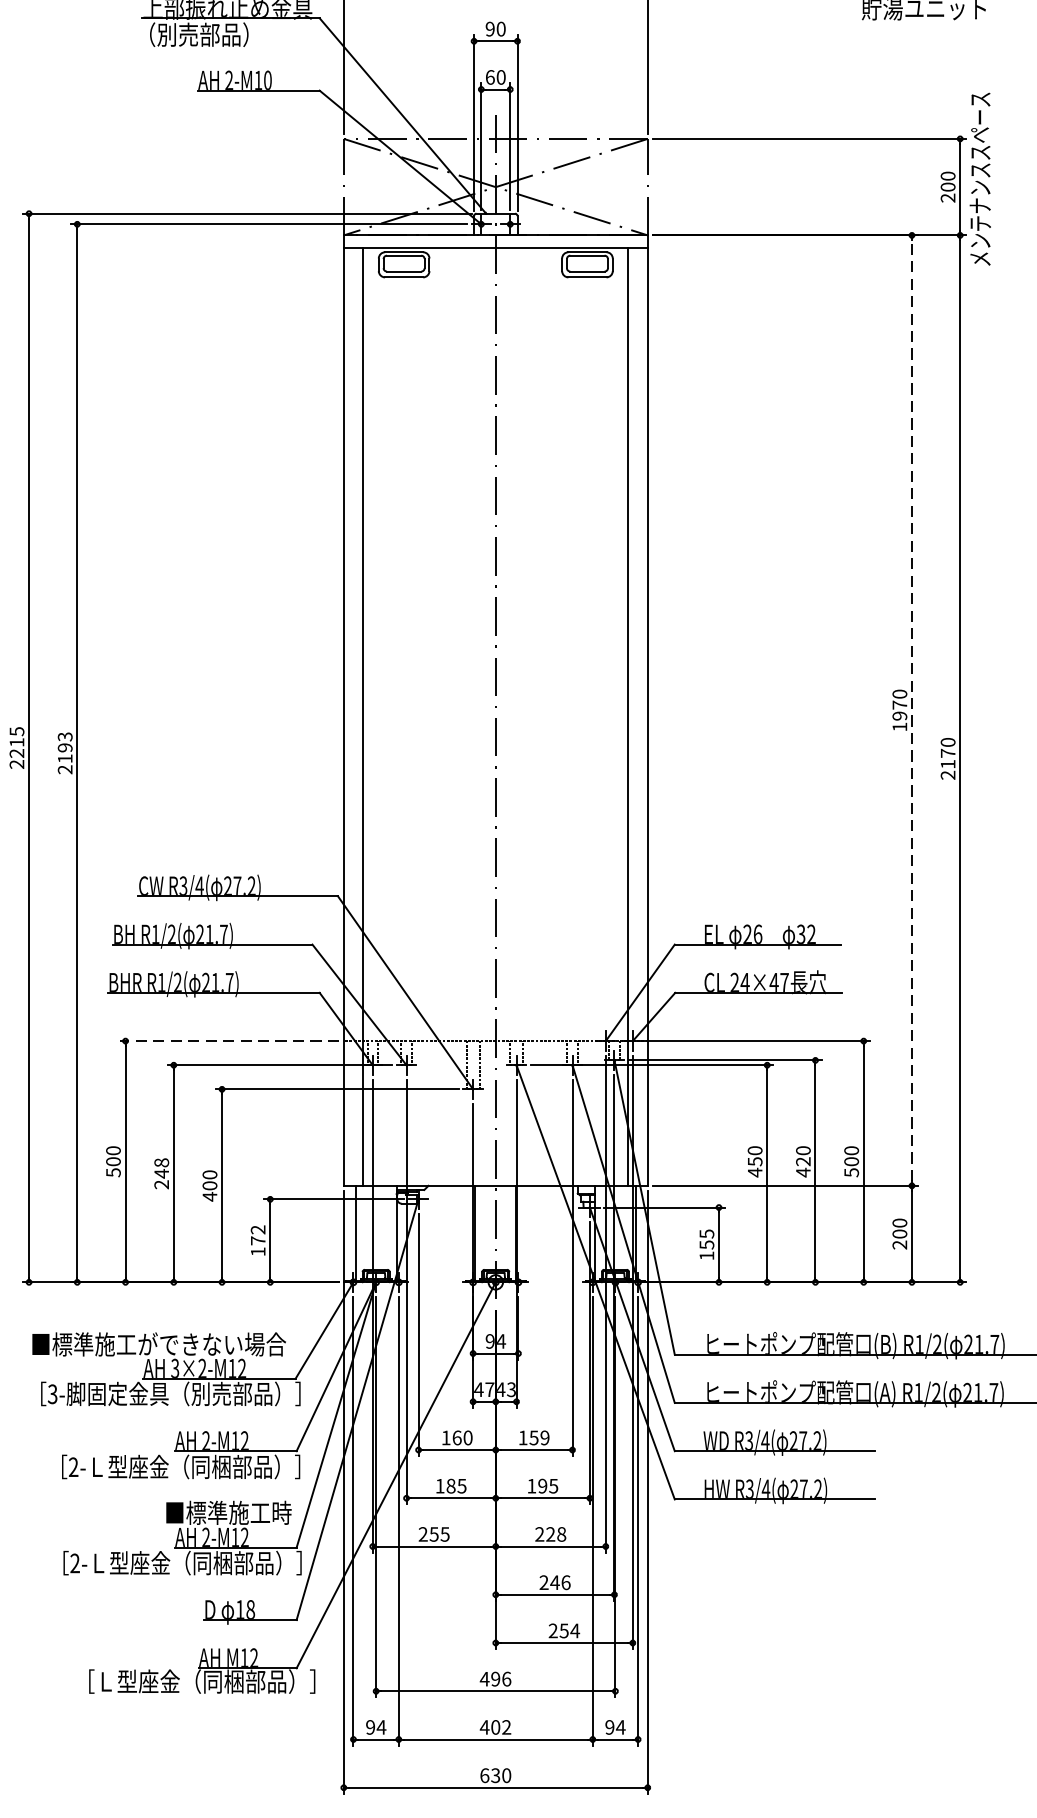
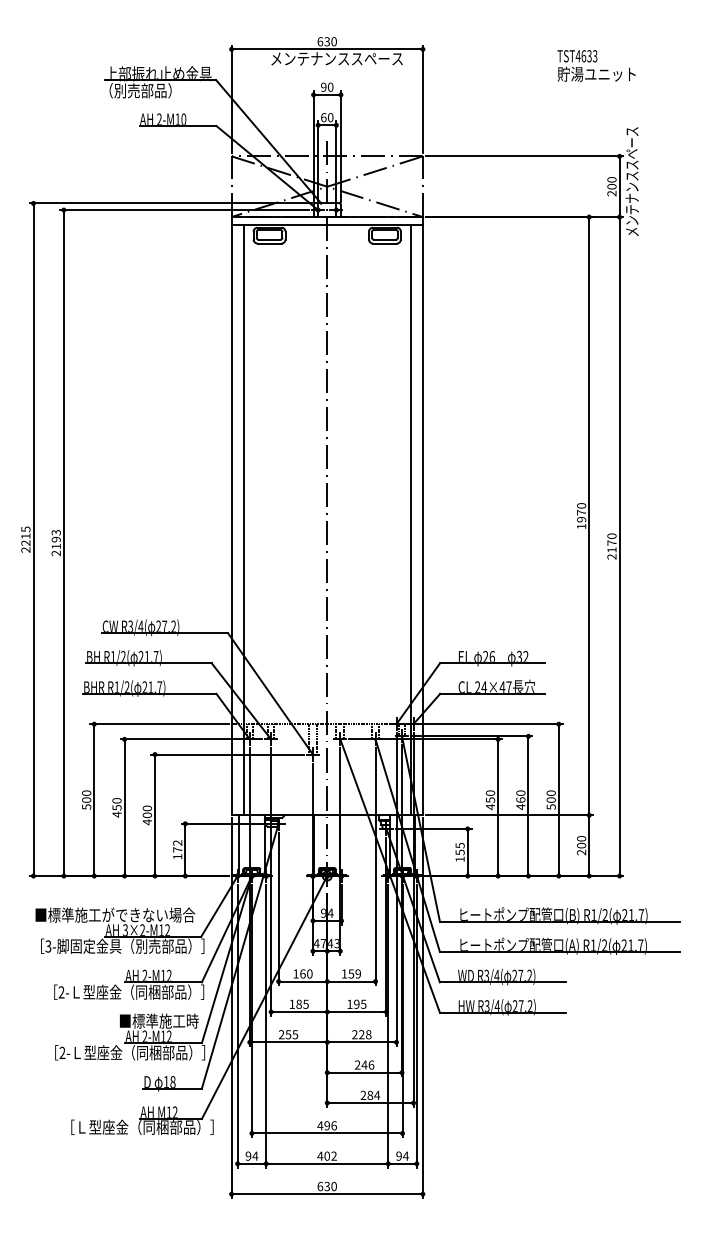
line: (912, 709) -> (589, 515), dashed -> solid
line: (229, 1041) -> (159, 724), dashed -> solid
text: (802, 1160) -> (520, 799), 420 -> 460
text: (160, 1173) -> (116, 807), 248 -> 450
text: (564, 1629) -> (370, 1094), 254 -> 284

